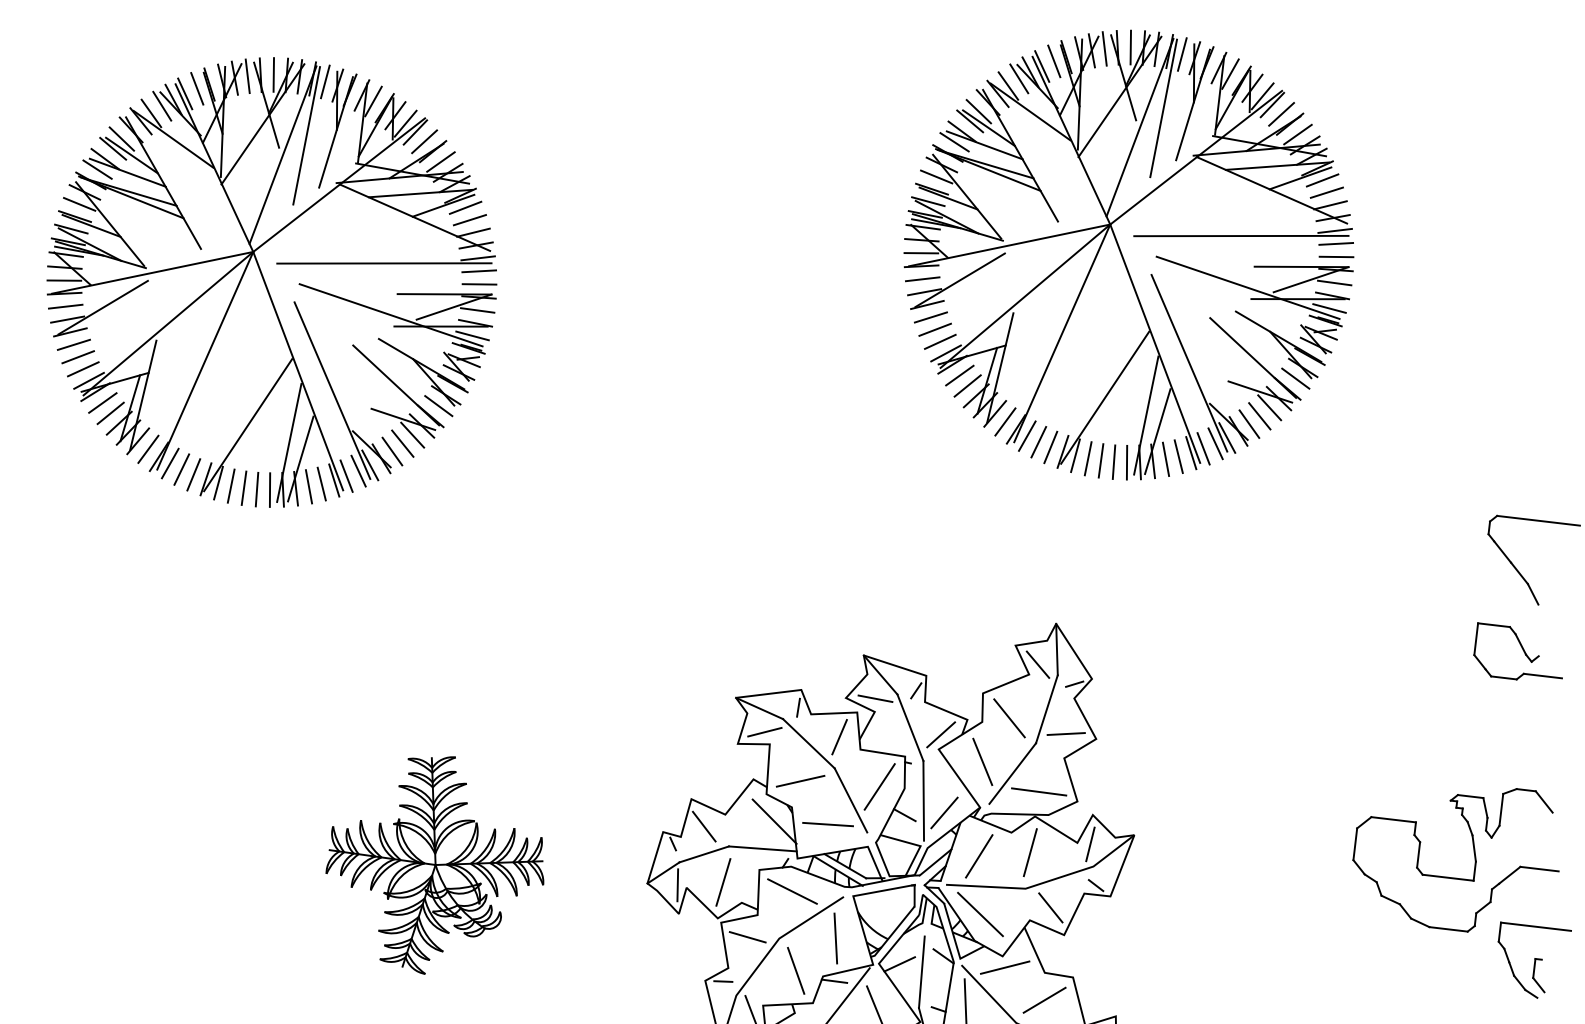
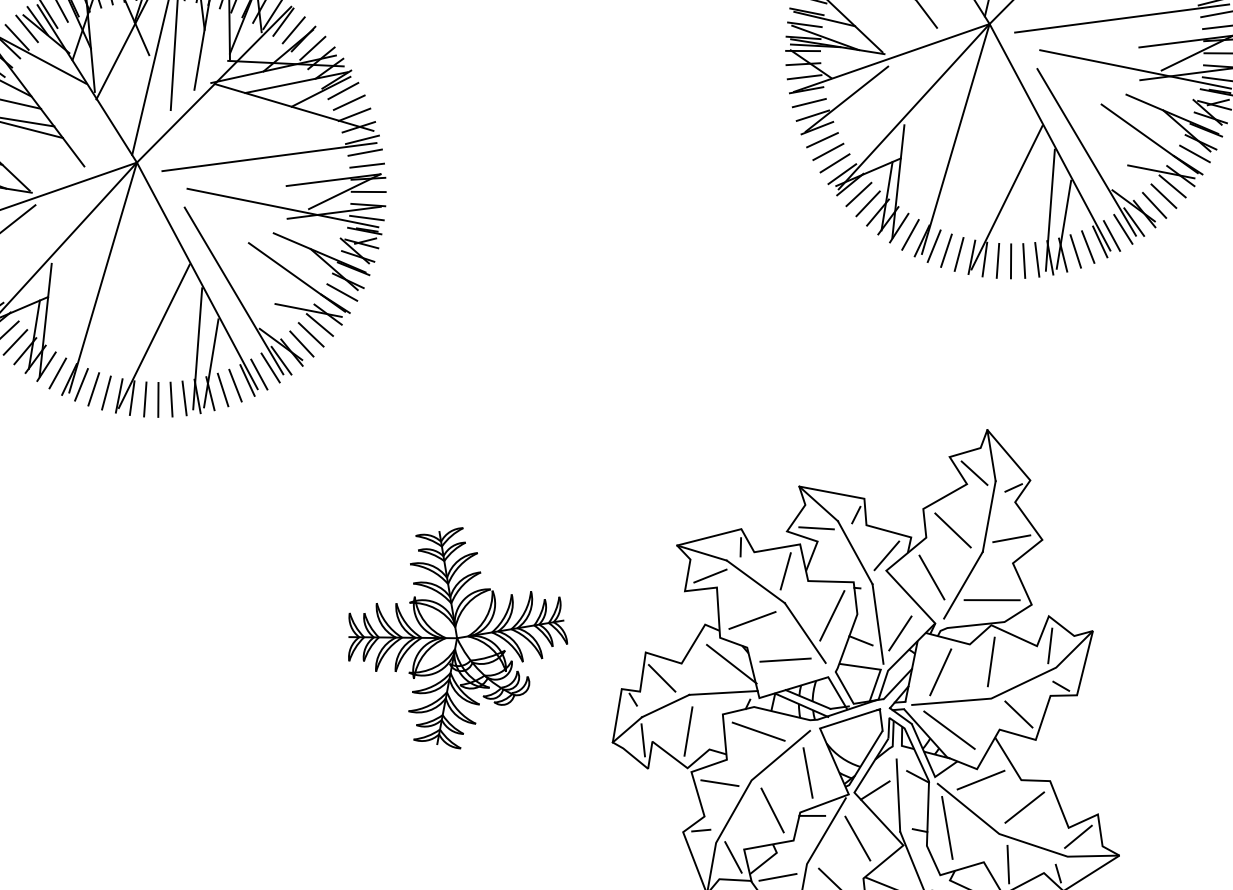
part: (434, 865) -> (456, 638), moved

